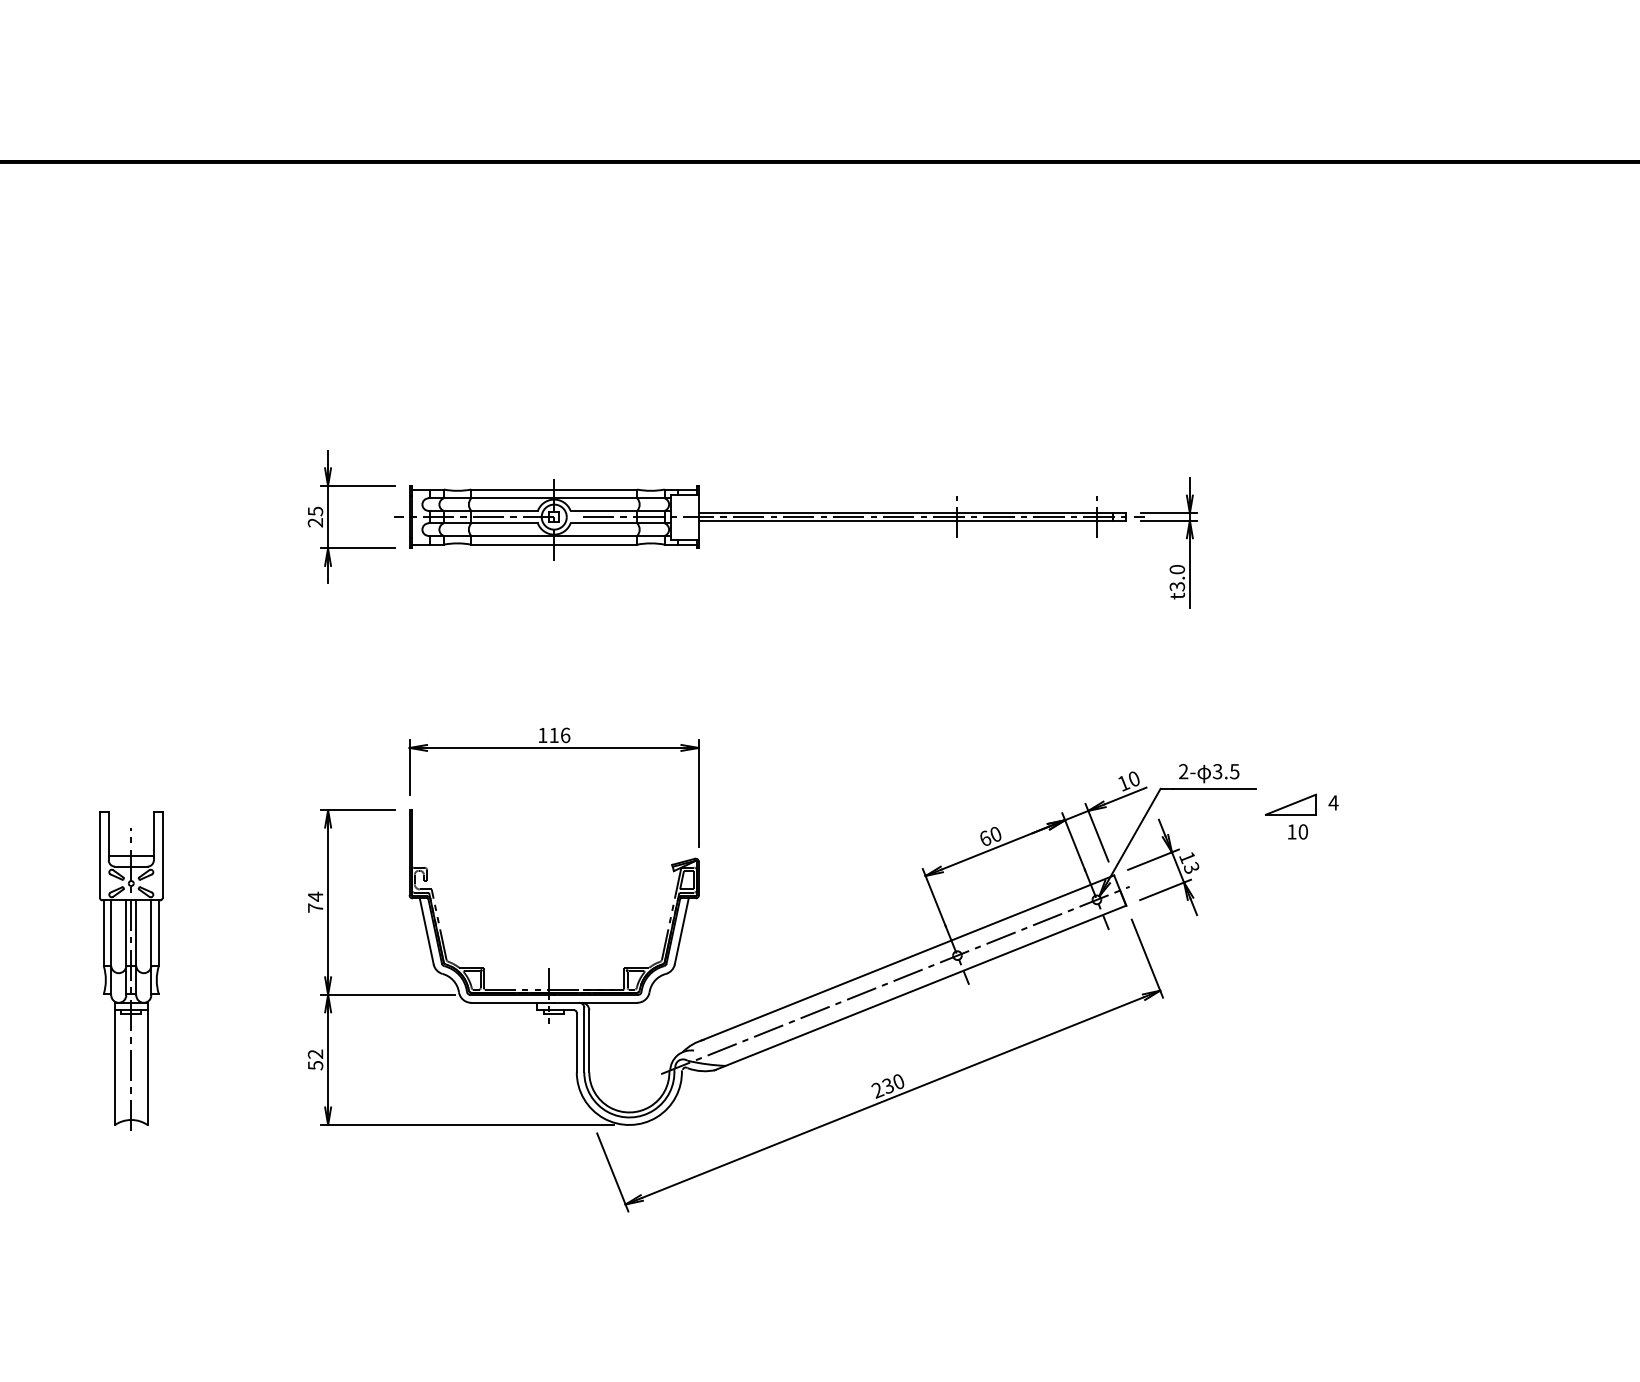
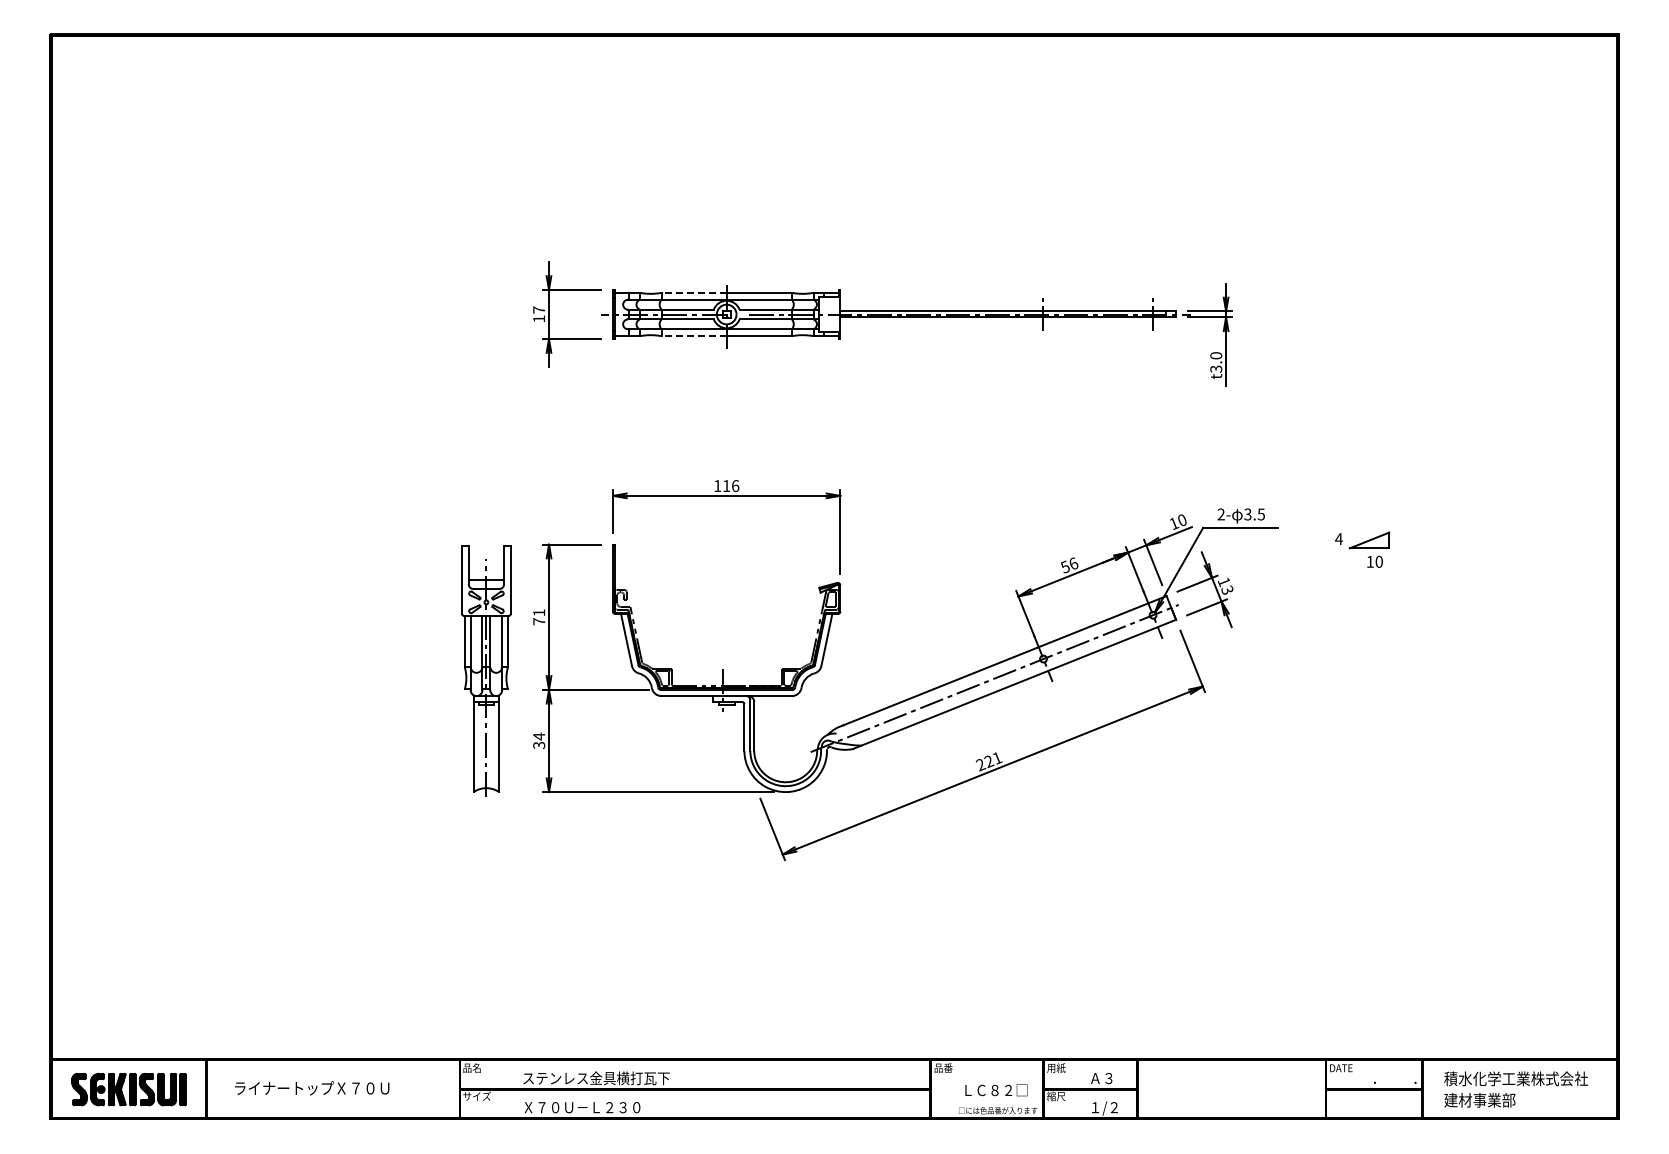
line: (513, 489) -> (694, 292), solid -> dashed
text: (315, 517) -> (539, 314), 25 -> 17
line: (513, 545) -> (694, 336), solid -> dashed
part: (1290, 816) -> (1369, 549), moved
text: (990, 836) -> (1069, 565), 60 -> 56
text: (315, 896) -> (539, 612), 74 -> 71
part: (131, 970) -> (486, 670), moved
text: (315, 1059) -> (539, 740), 52 -> 34
text: (893, 1083) -> (993, 759), 230 -> 221

